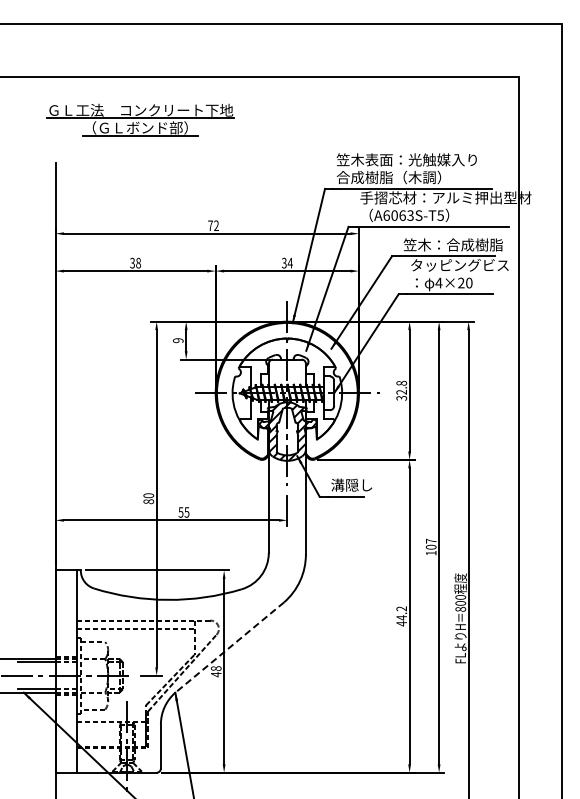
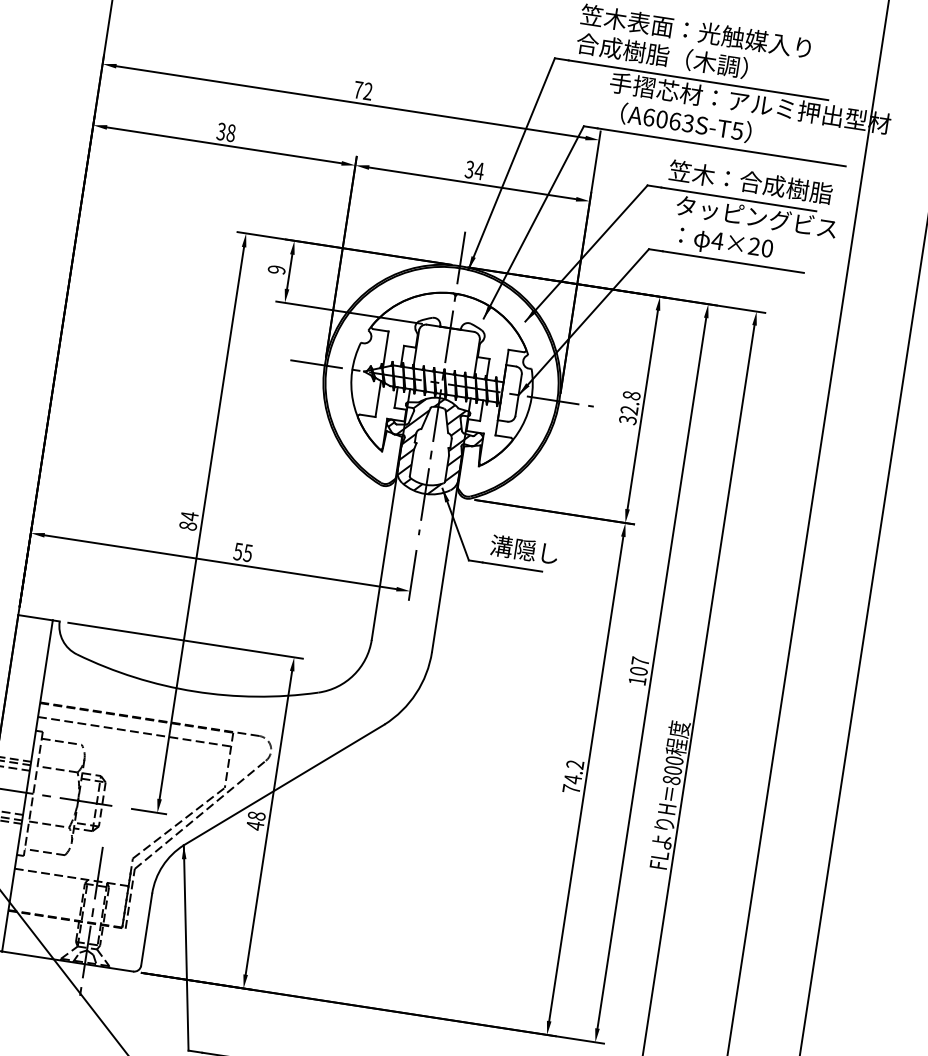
text: (148, 495) -> (189, 515), 80 -> 84
text: (401, 623) -> (571, 788), 44.2 -> 74.2
line: (229, 647) -> (283, 784), dashed -> solid

